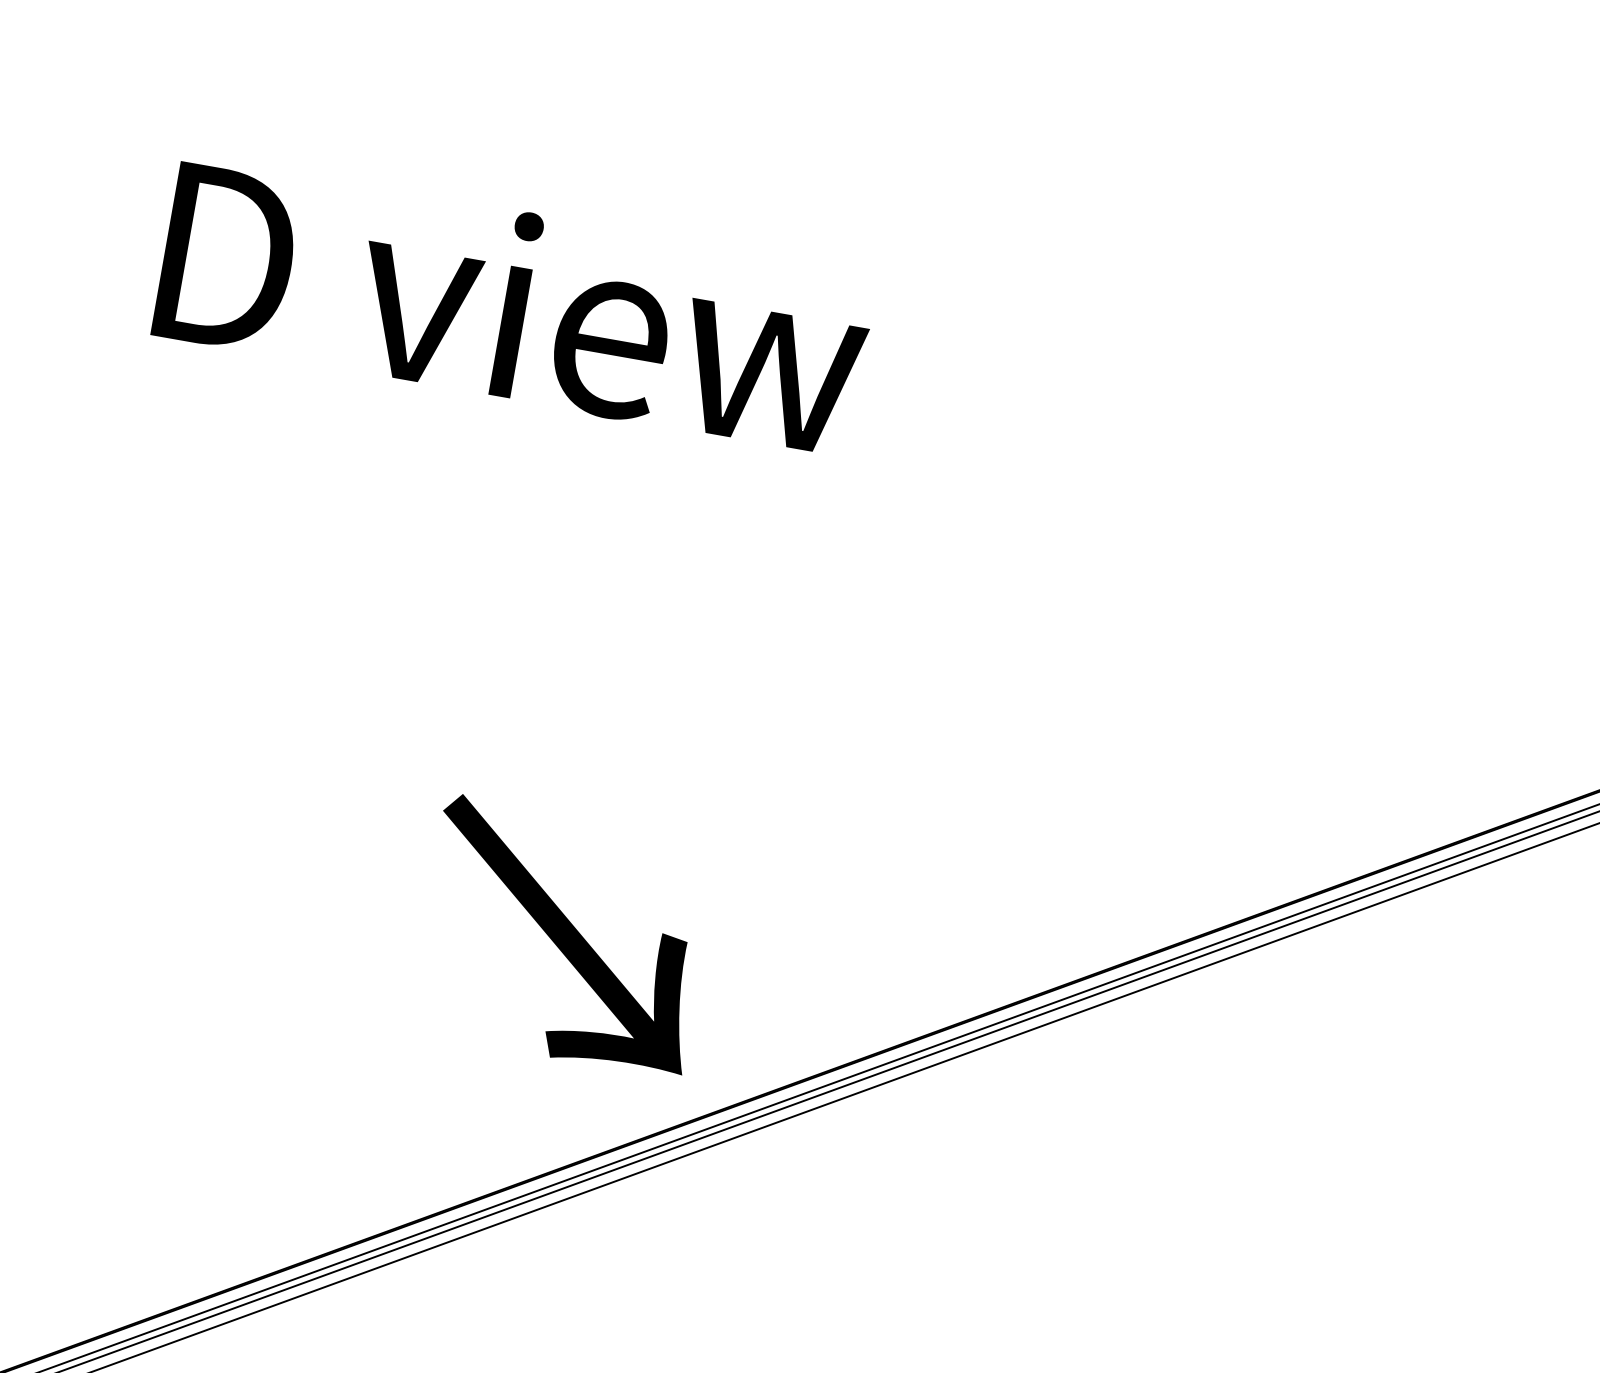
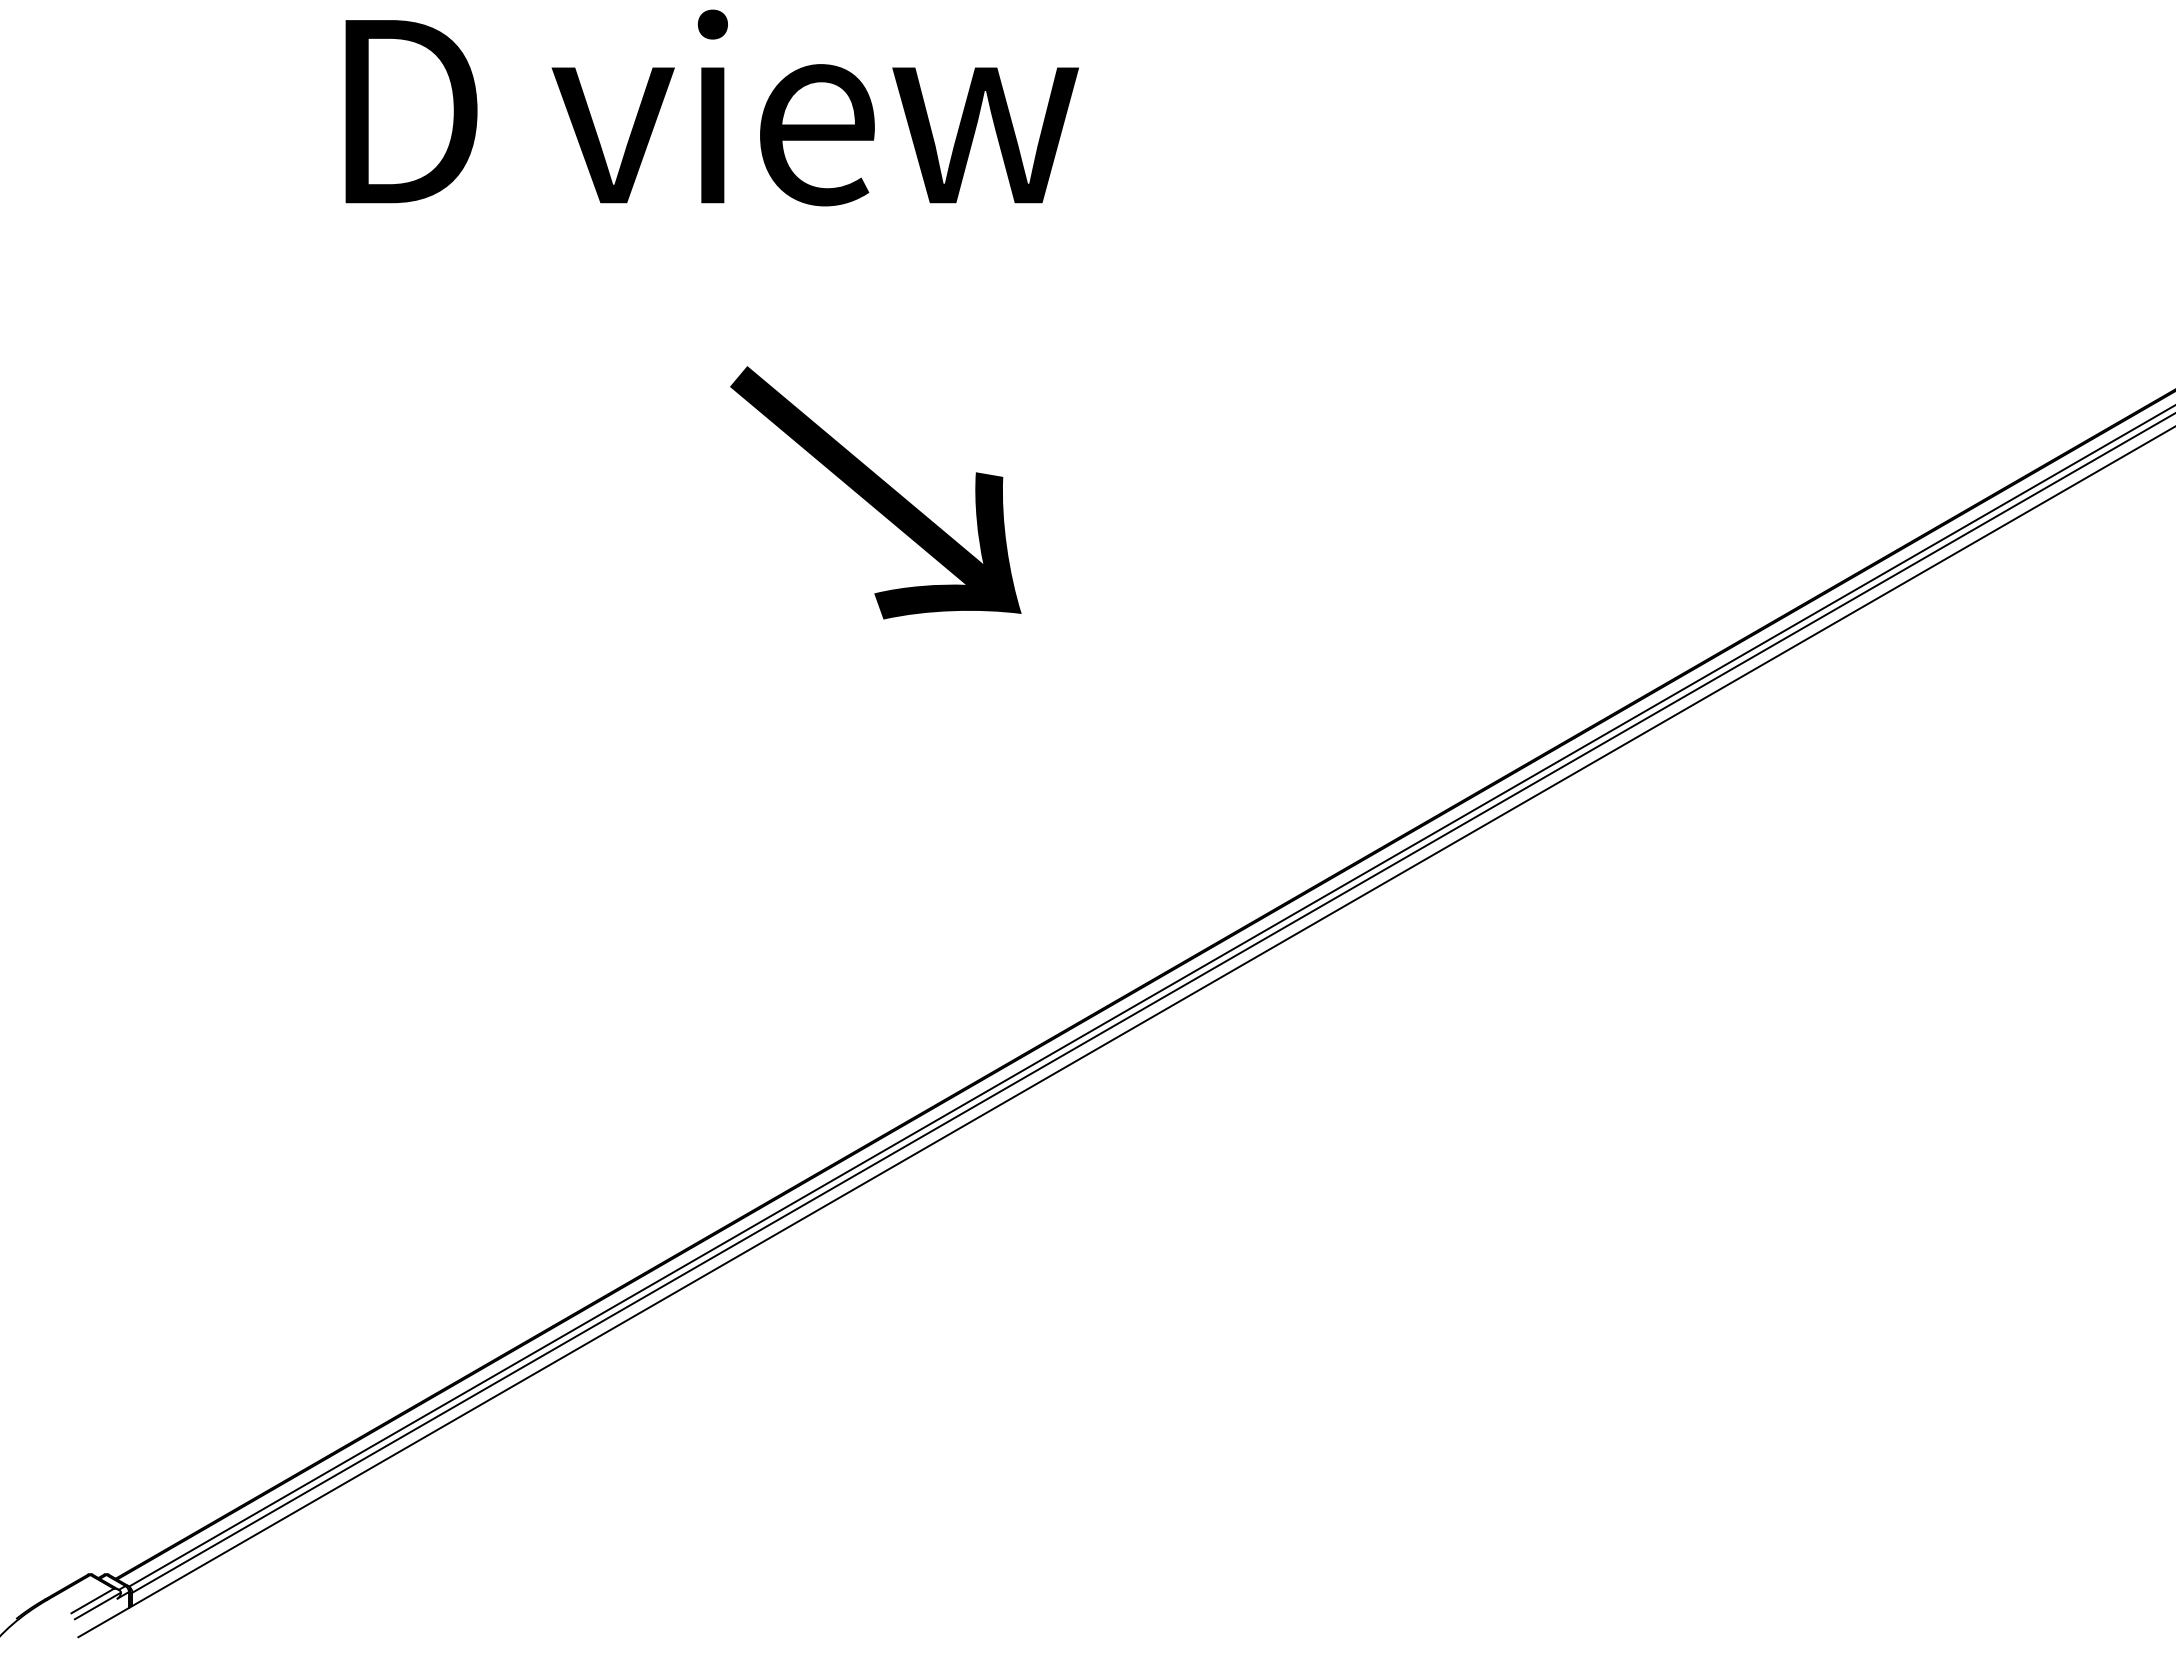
text: (513, 305) -> (711, 107), moved
text: (563, 935) -> (875, 492), moved

